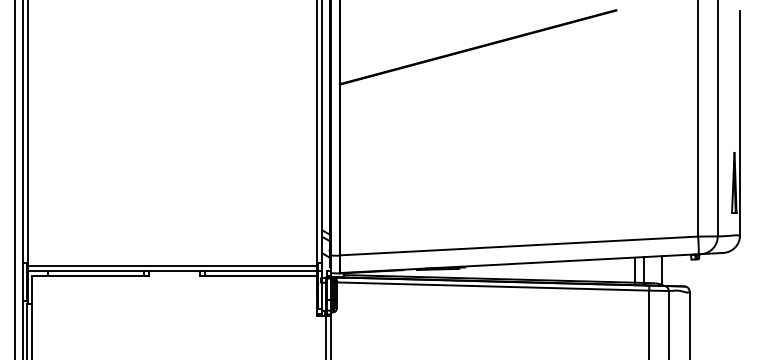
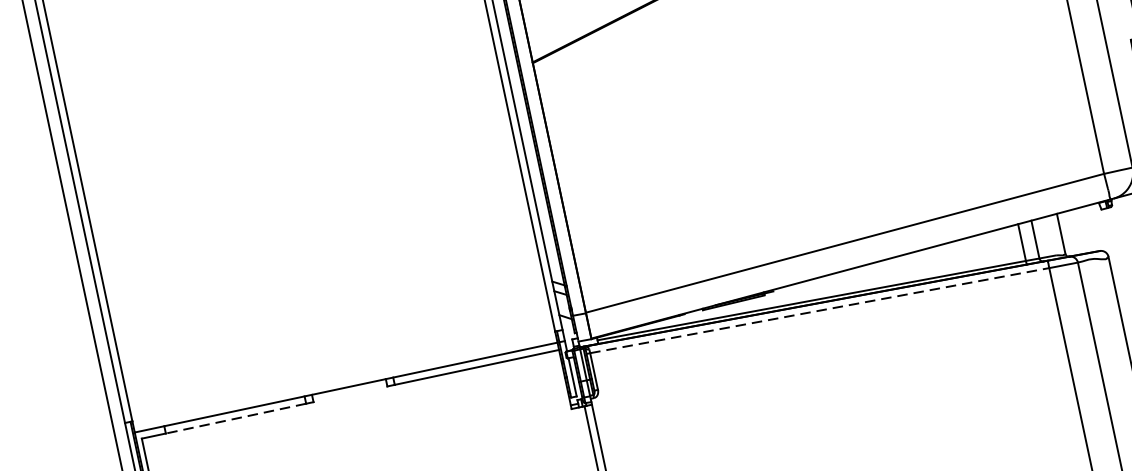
line: (172, 265) -> (344, 379), removed
line: (96, 276) -> (236, 419), solid -> dashed
line: (493, 286) -> (820, 310), solid -> dashed

